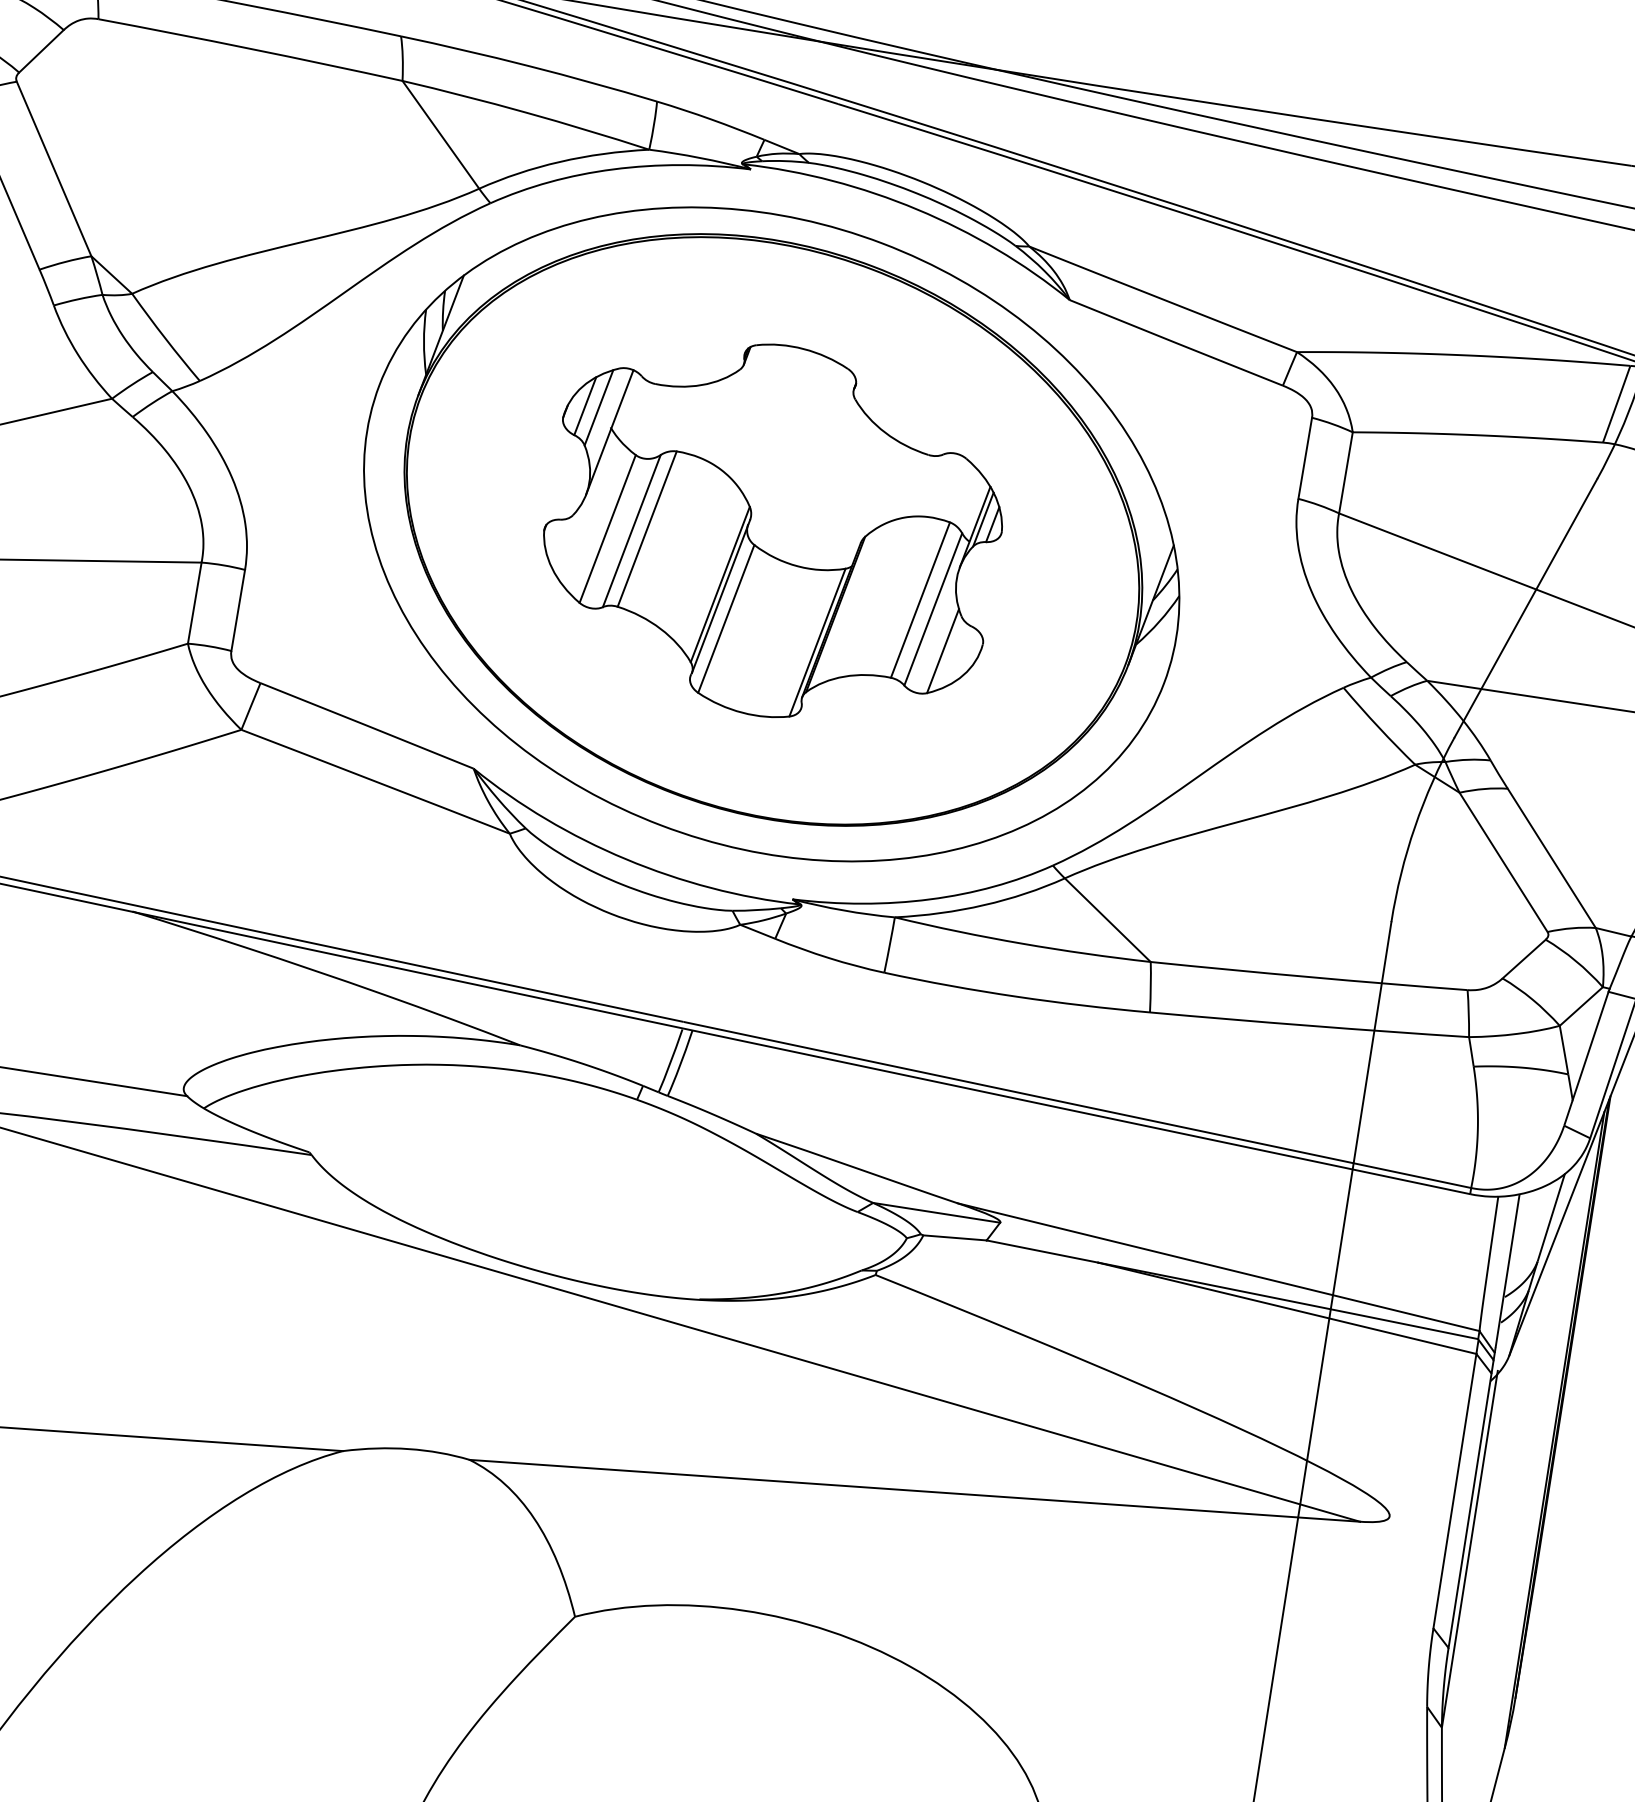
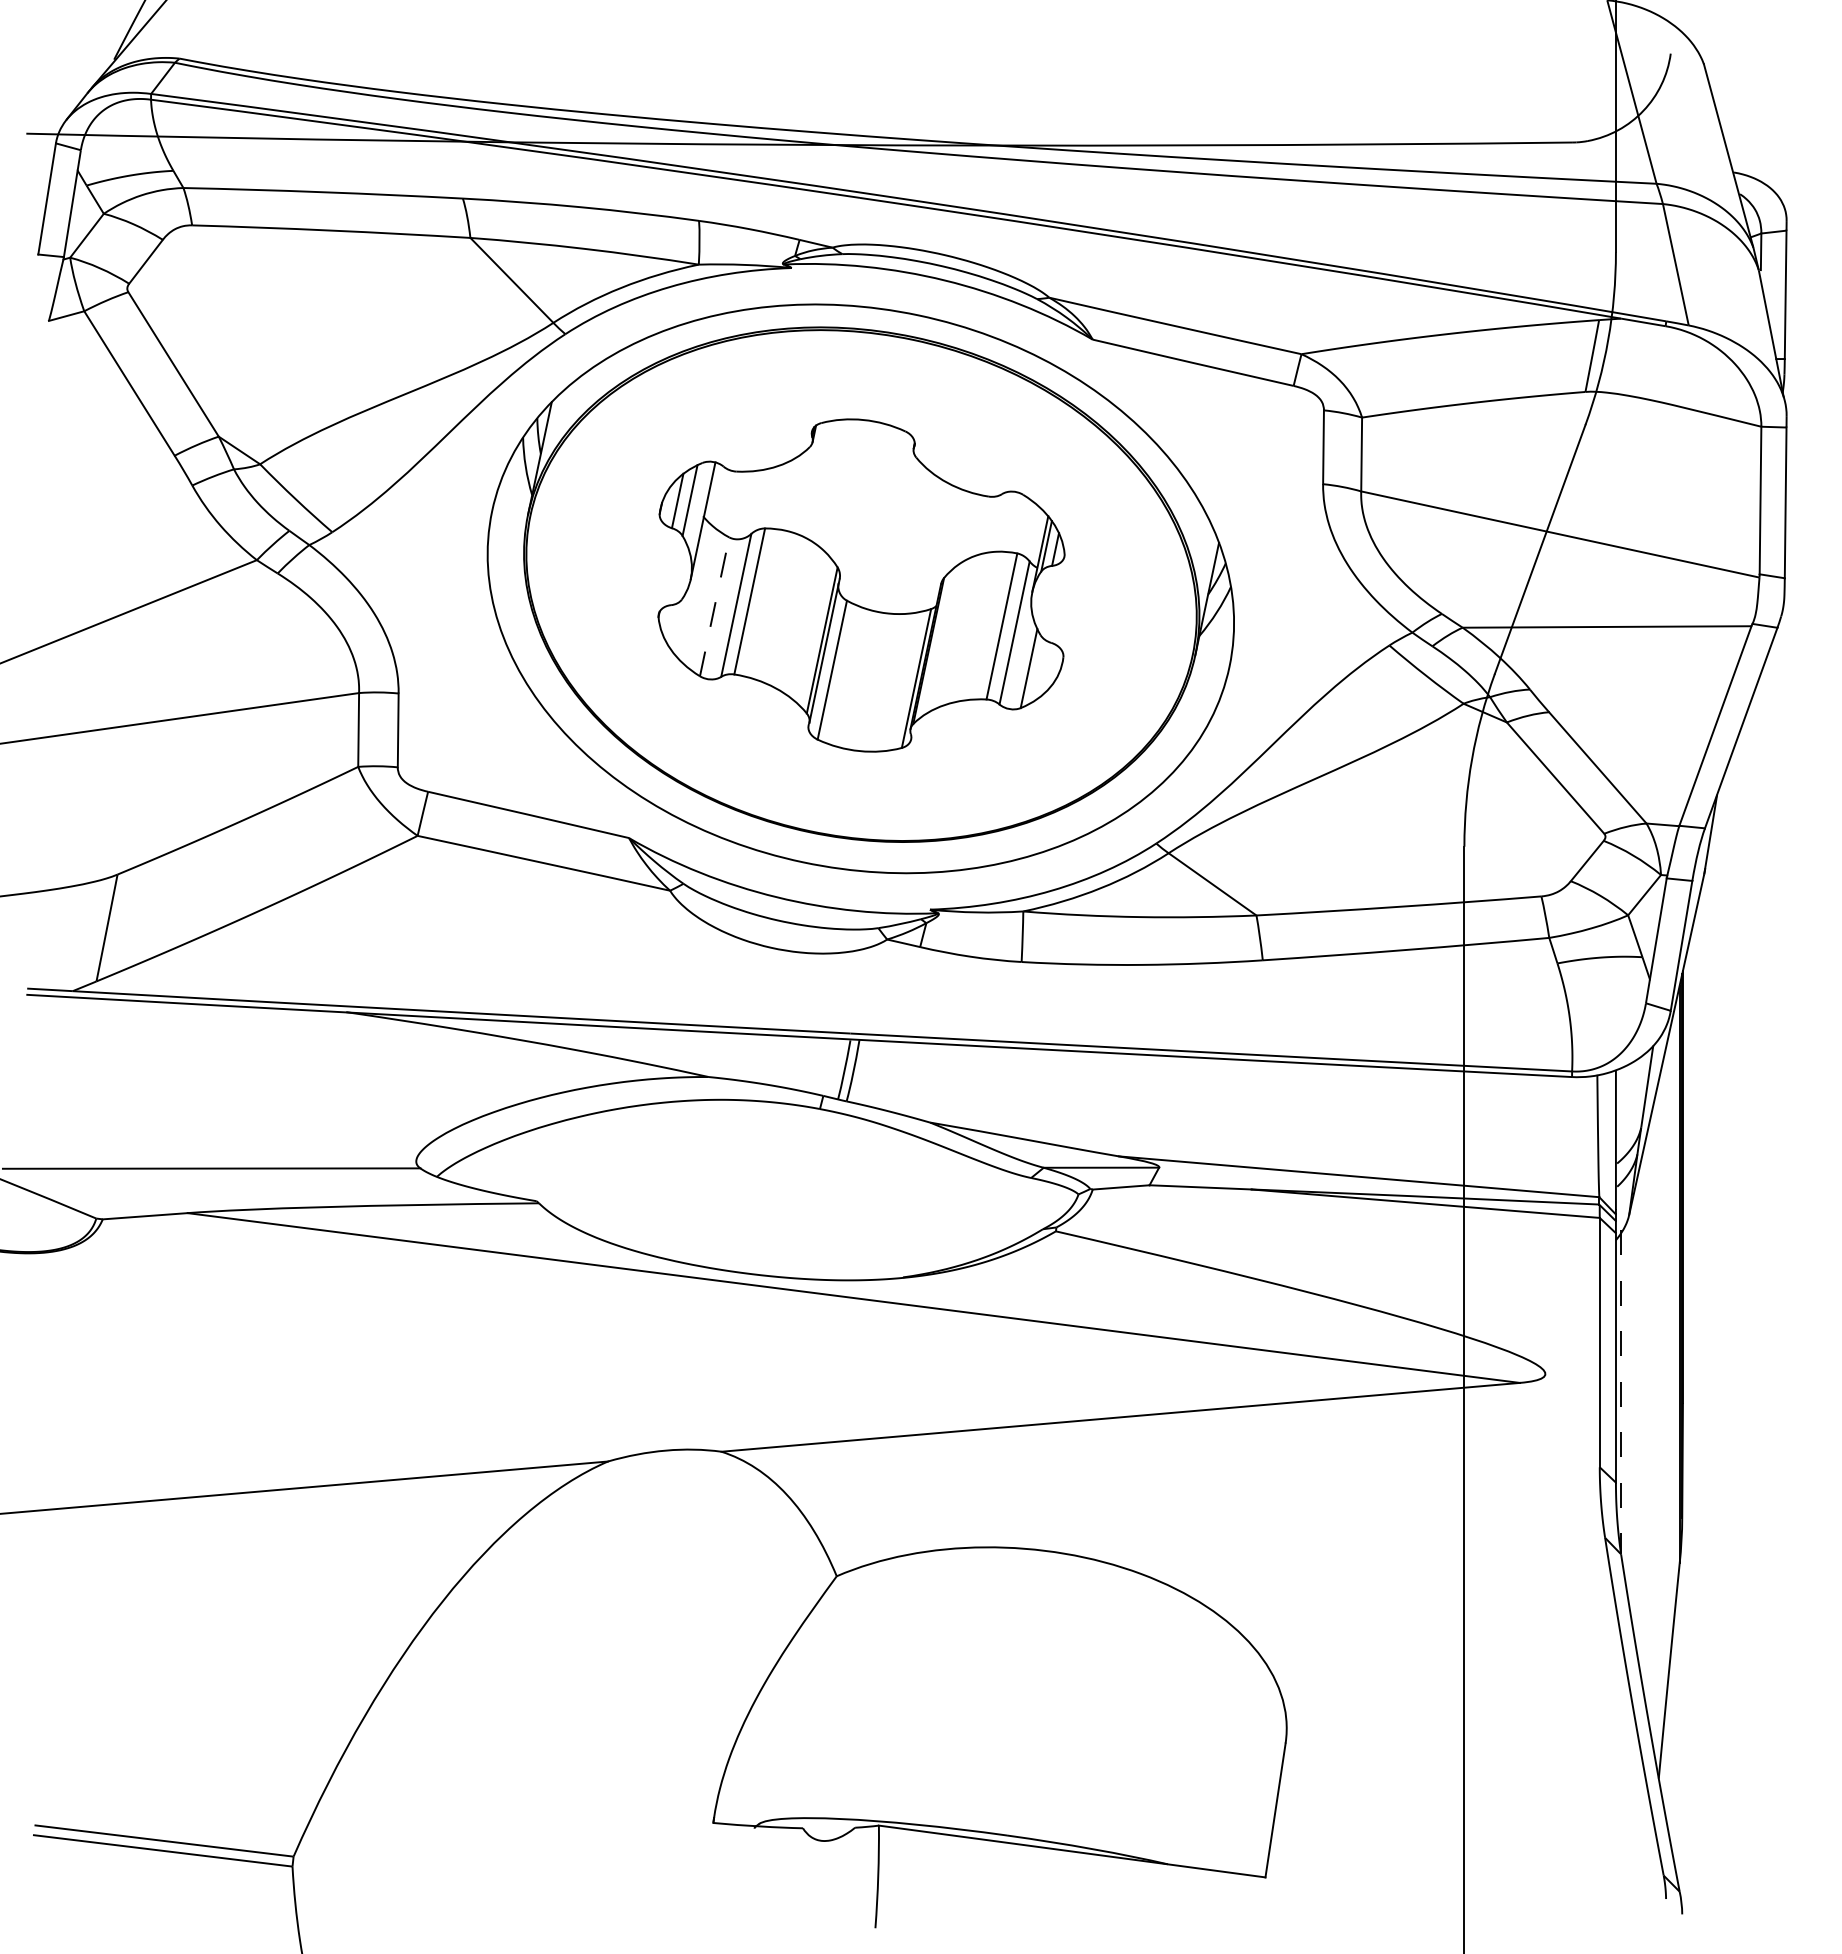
line: (607, 528) -> (714, 606), solid -> dashed
line: (1470, 1548) -> (1621, 1391), solid -> dashed

